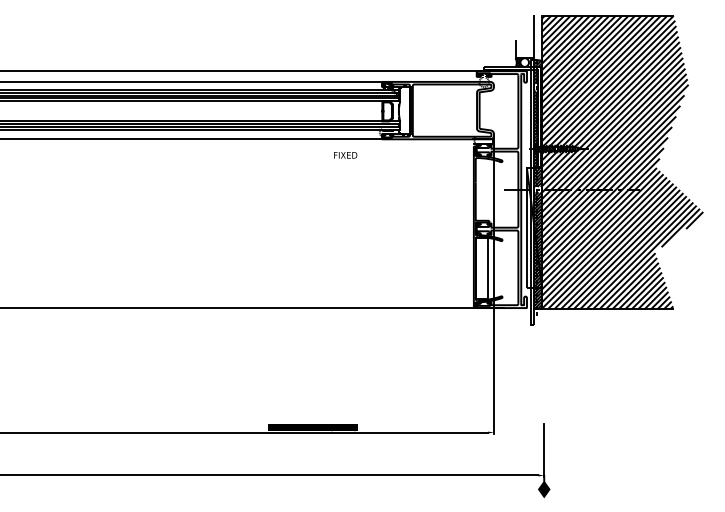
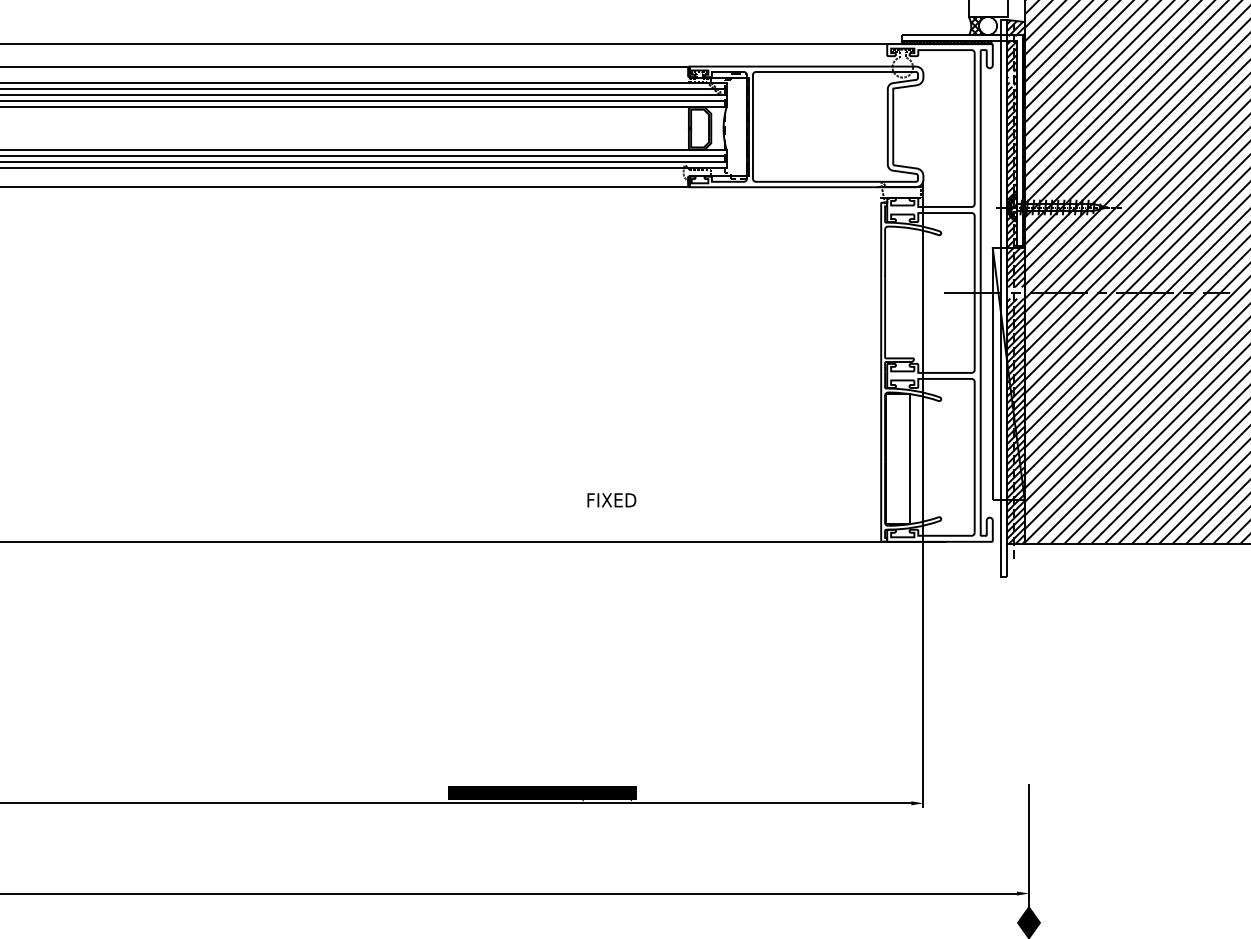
text: (345, 155) -> (611, 500), moved

